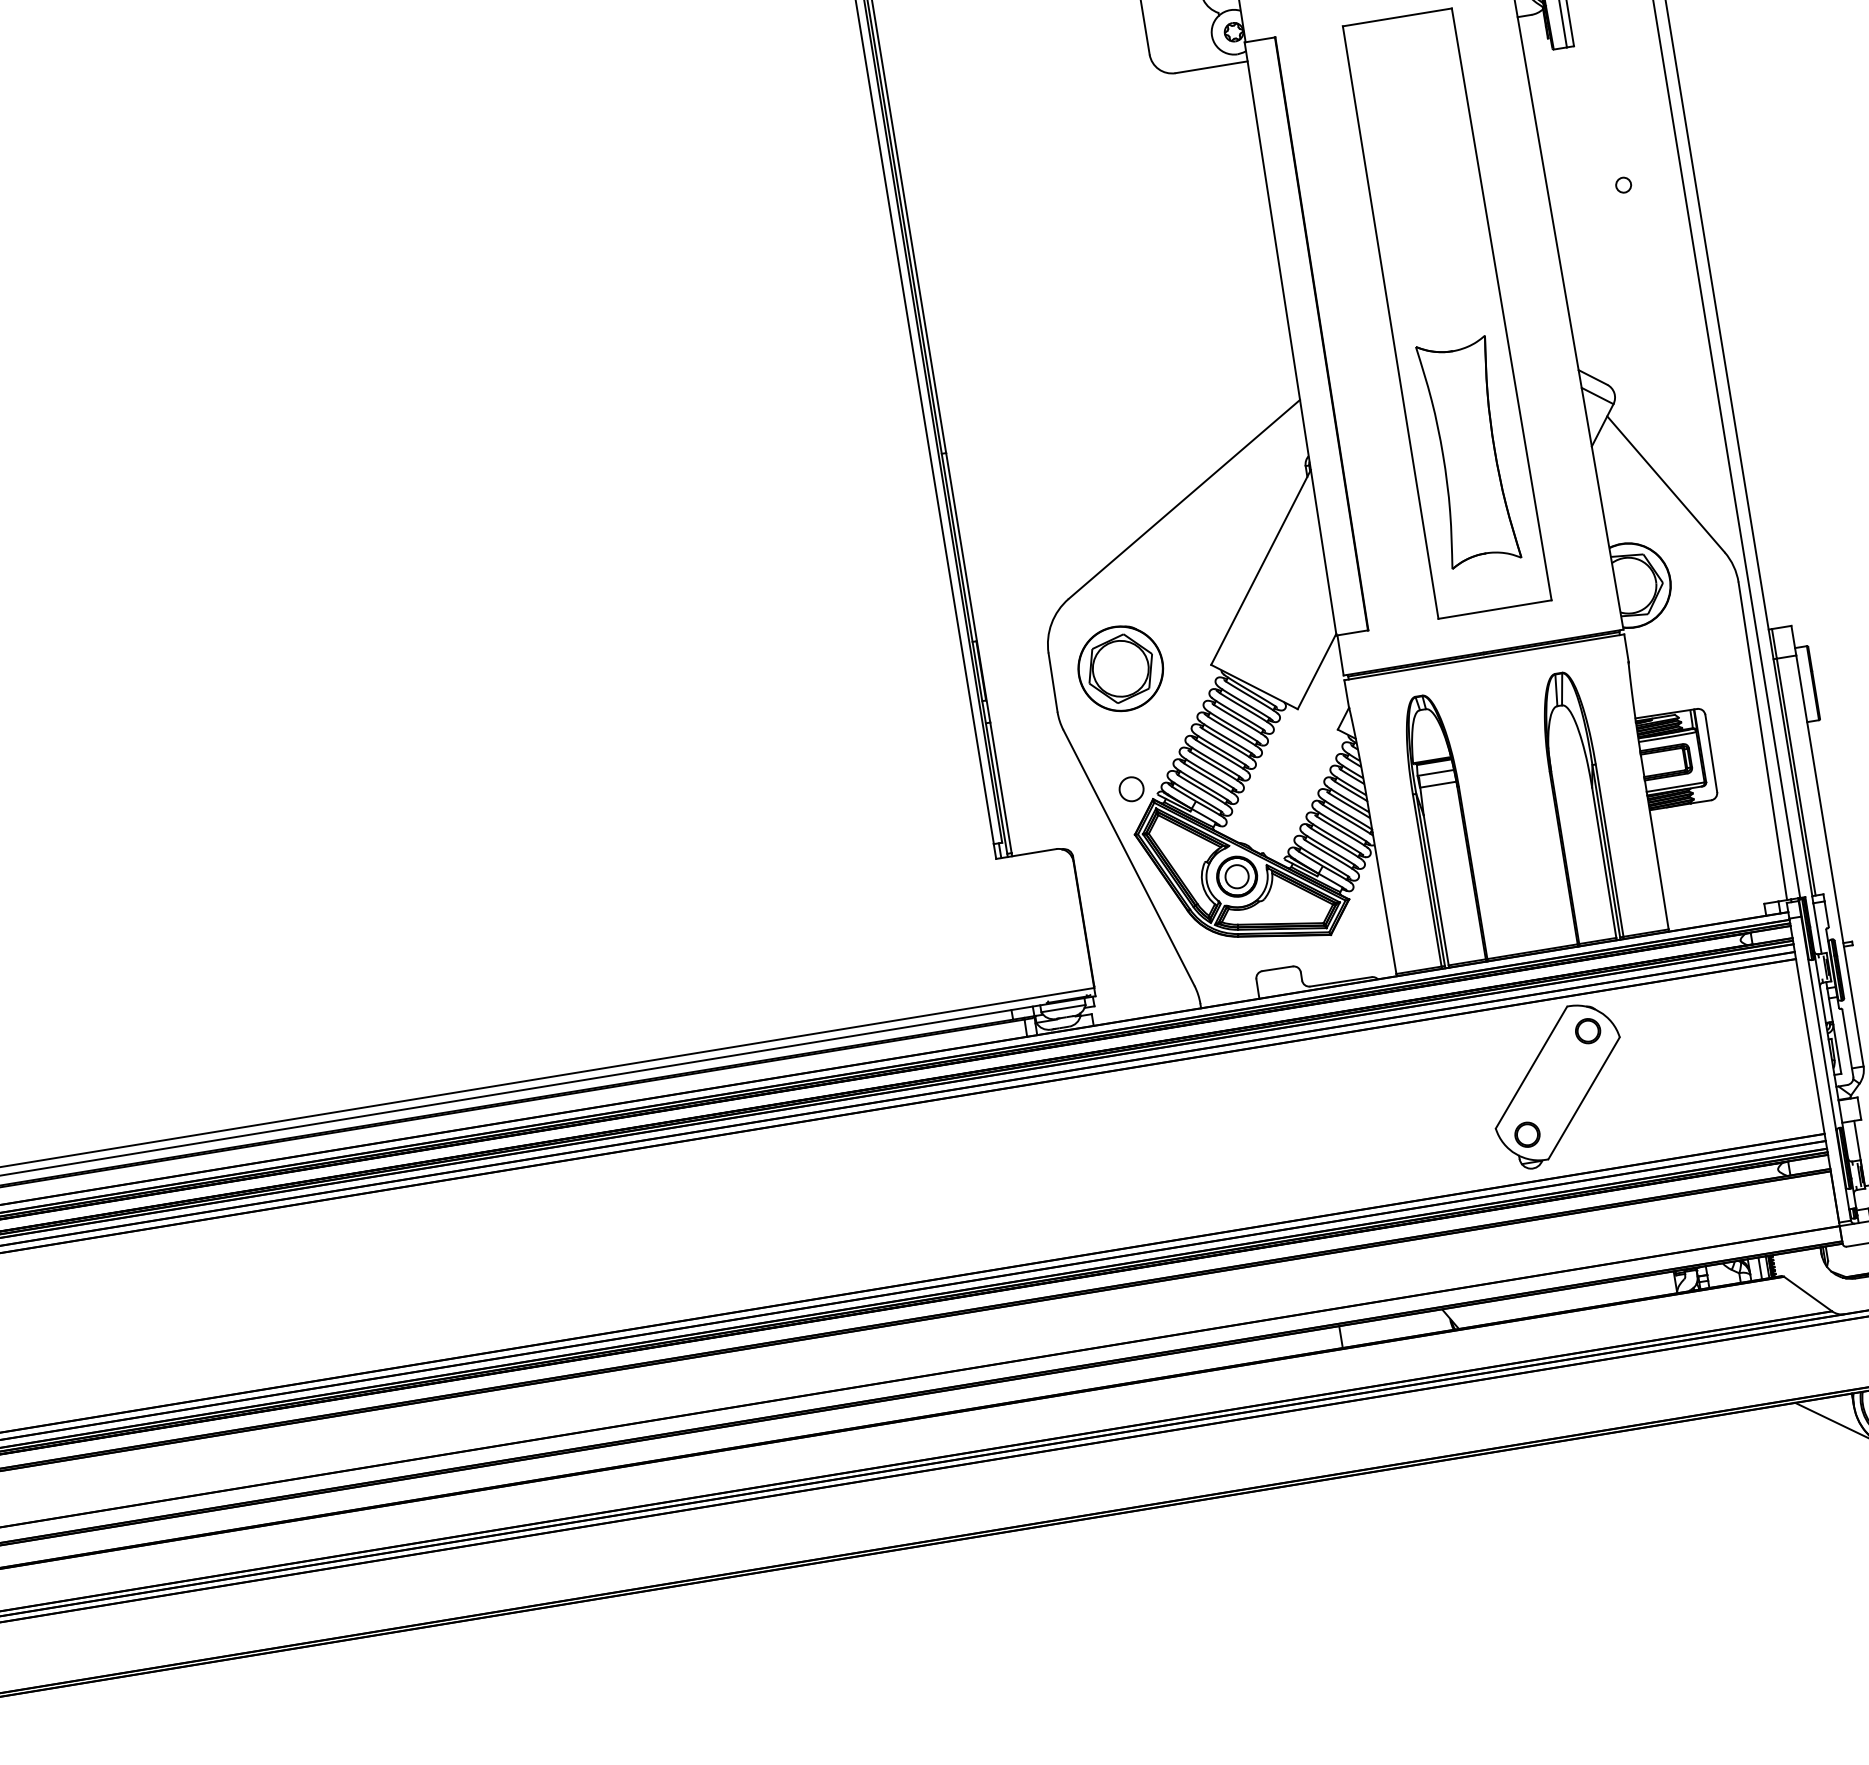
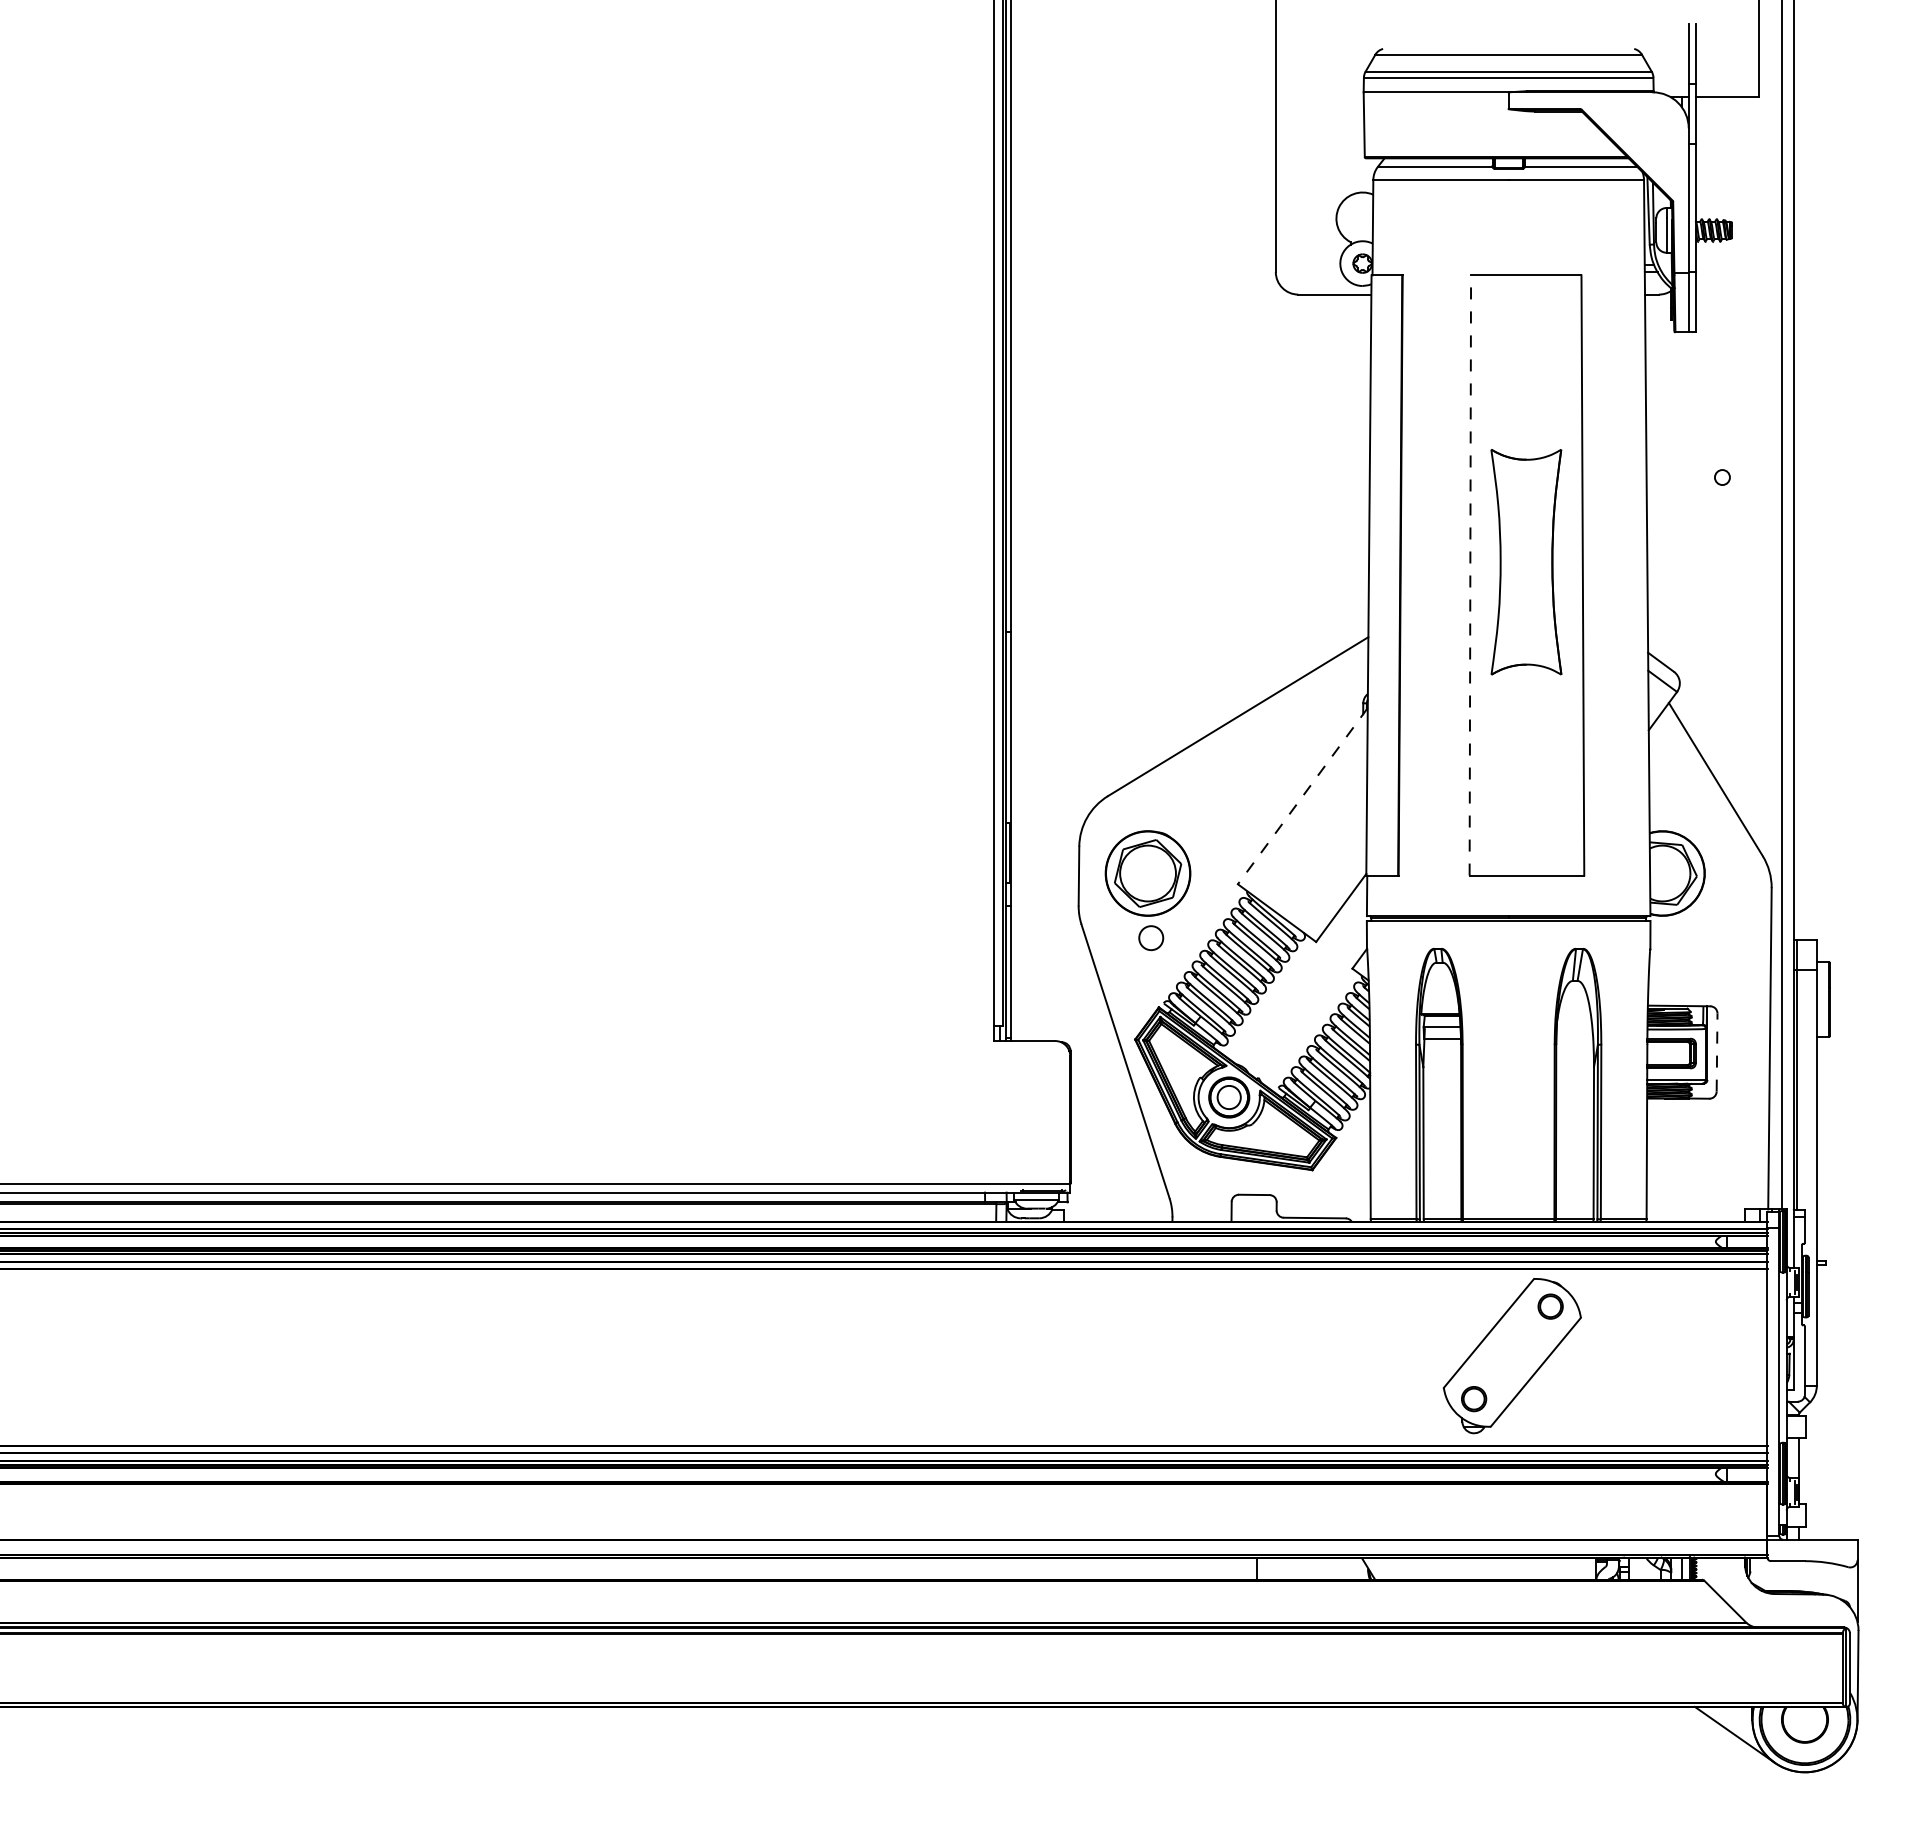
line: (1390, 321) -> (1470, 574), solid -> dashed
part: (1468, 452) -> (1526, 562), moved
line: (1260, 567) -> (1302, 796), solid -> dashed
line: (1711, 753) -> (1717, 1052), solid -> dashed
circle: (1131, 789) -> (1151, 938), moved

